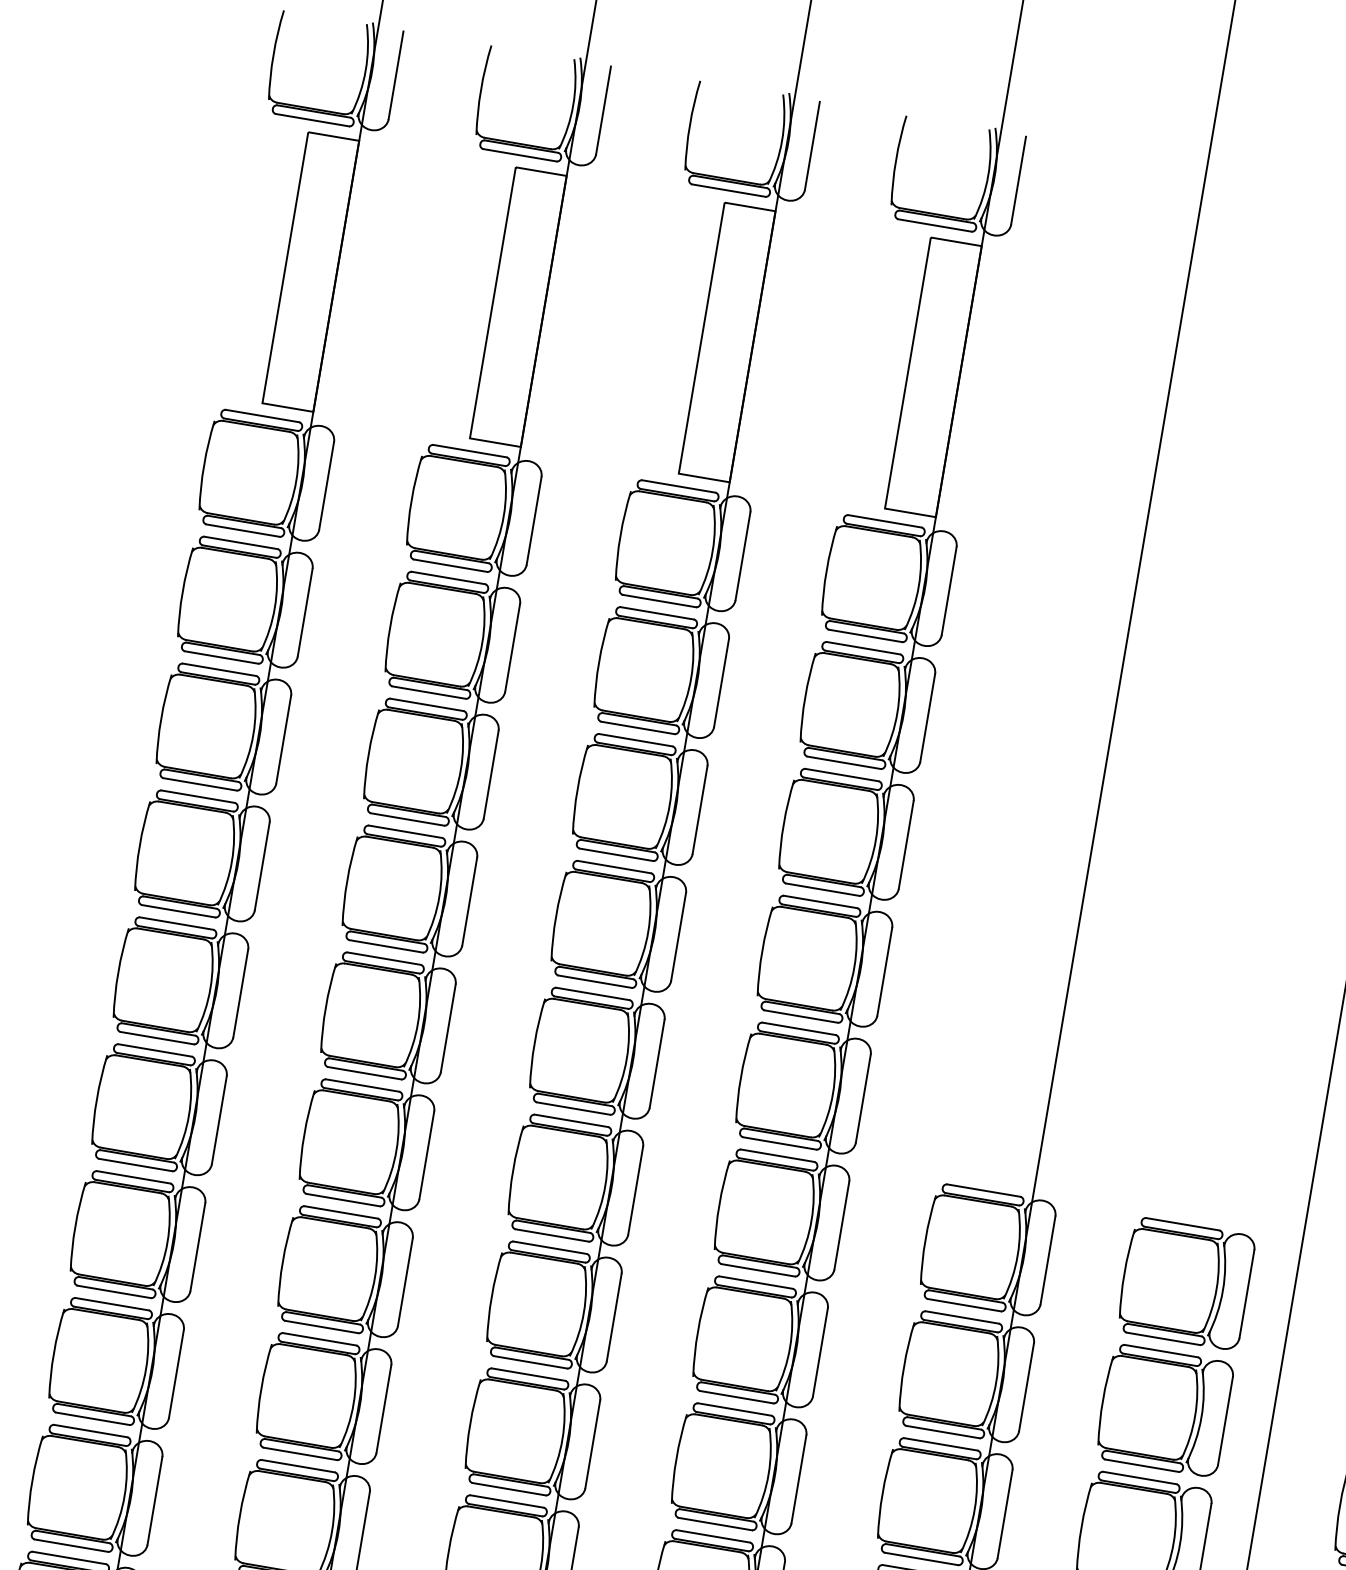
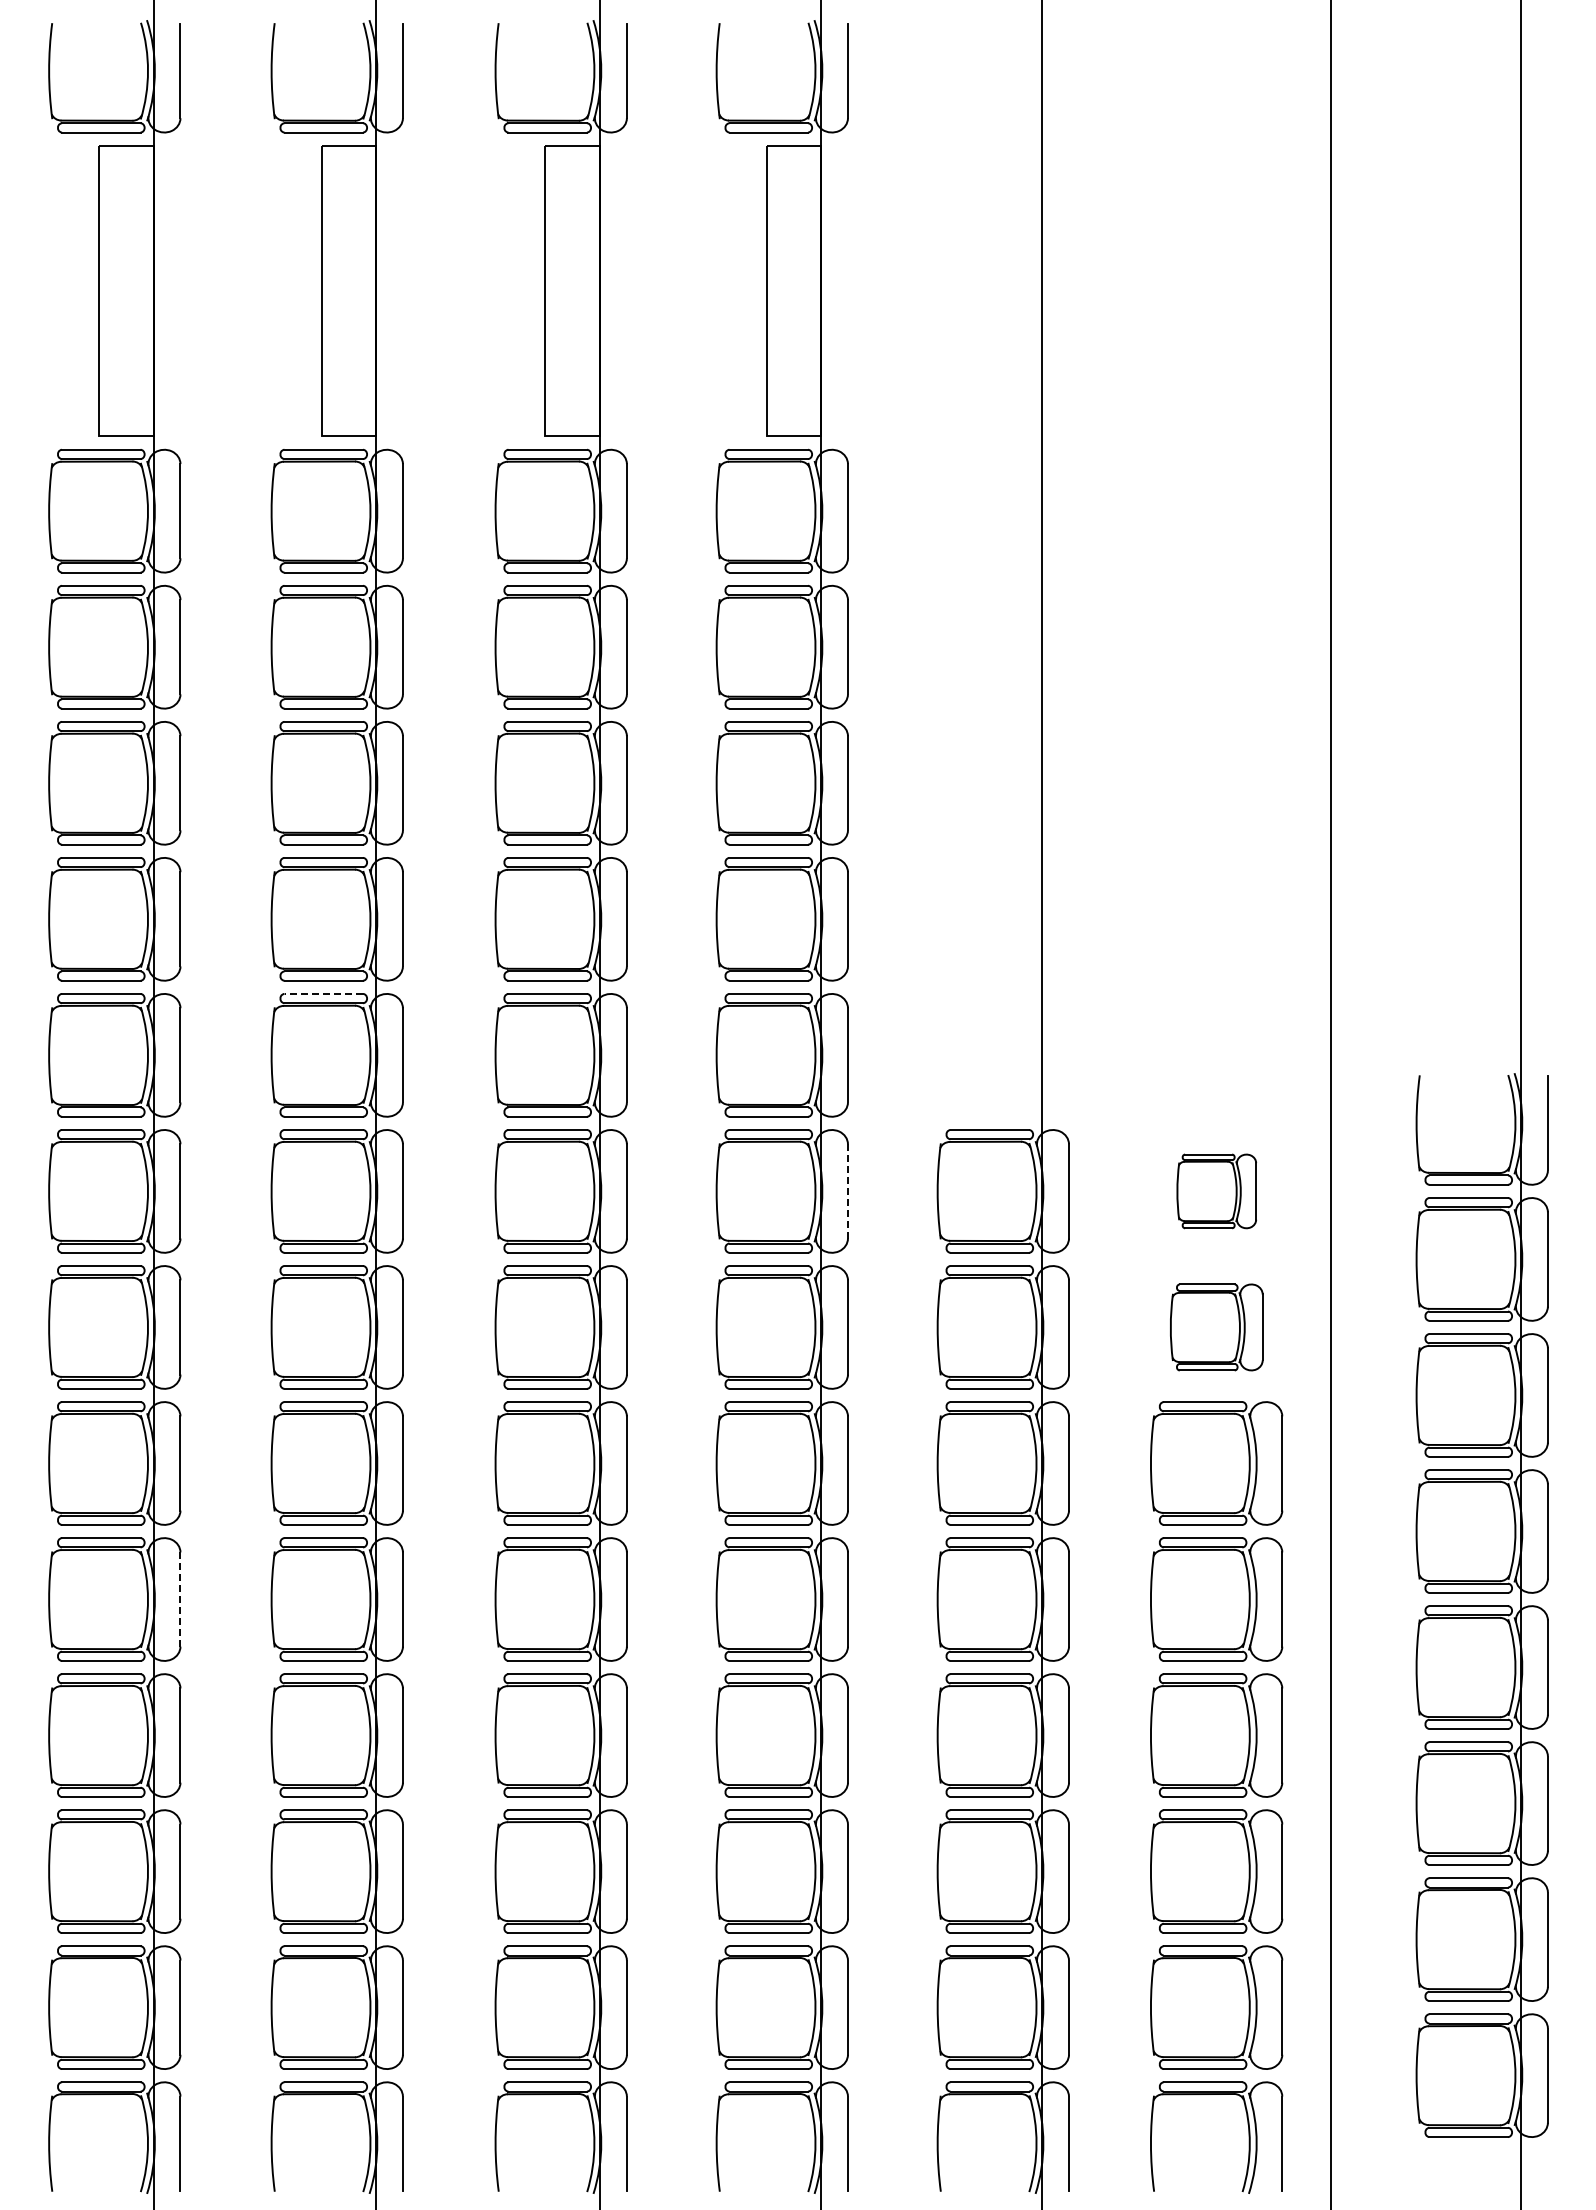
line: (383, 958) -> (323, 993), solid -> dashed
line: (841, 1225) -> (847, 1191), solid -> dashed
part: (1185, 1283) -> (1216, 1191), size x0.6
part: (1164, 1410) -> (1216, 1327), size x0.7
line: (154, 1501) -> (180, 1600), solid -> dashed

